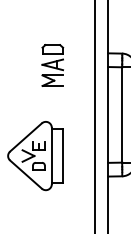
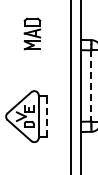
part: (52, 64) -> (32, 33), moved
line: (122, 114) -> (91, 85), solid -> dashed
line: (63, 155) -> (47, 116), solid -> dashed

